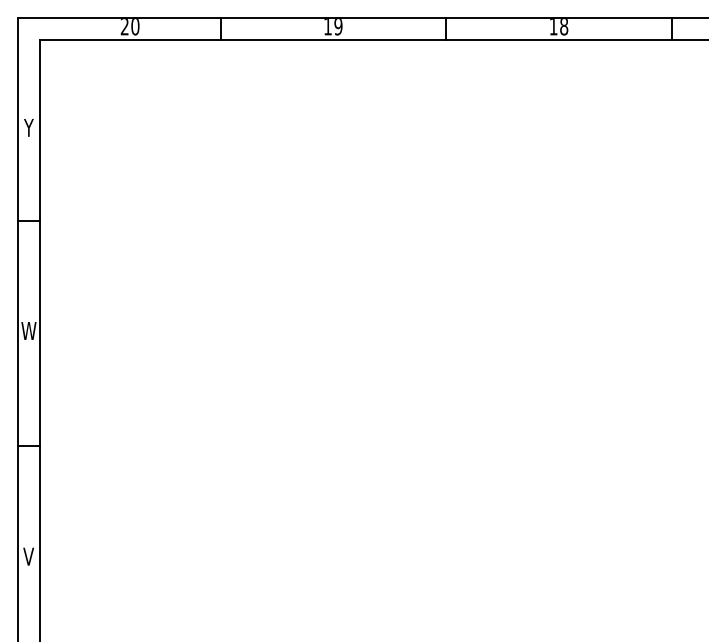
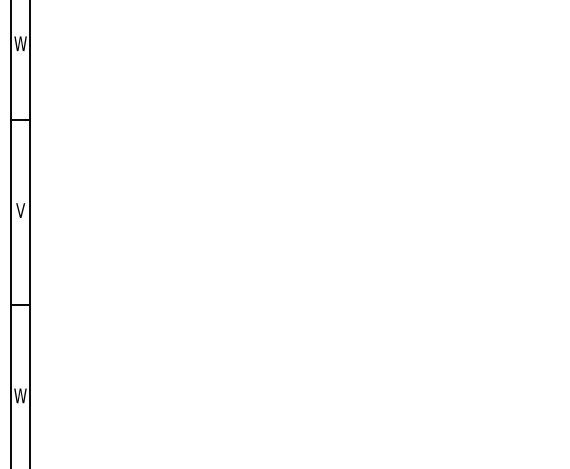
text: (28, 127) -> (20, 43), Y -> W
text: (28, 330) -> (20, 210), W -> V
text: (28, 556) -> (20, 395), V -> W

